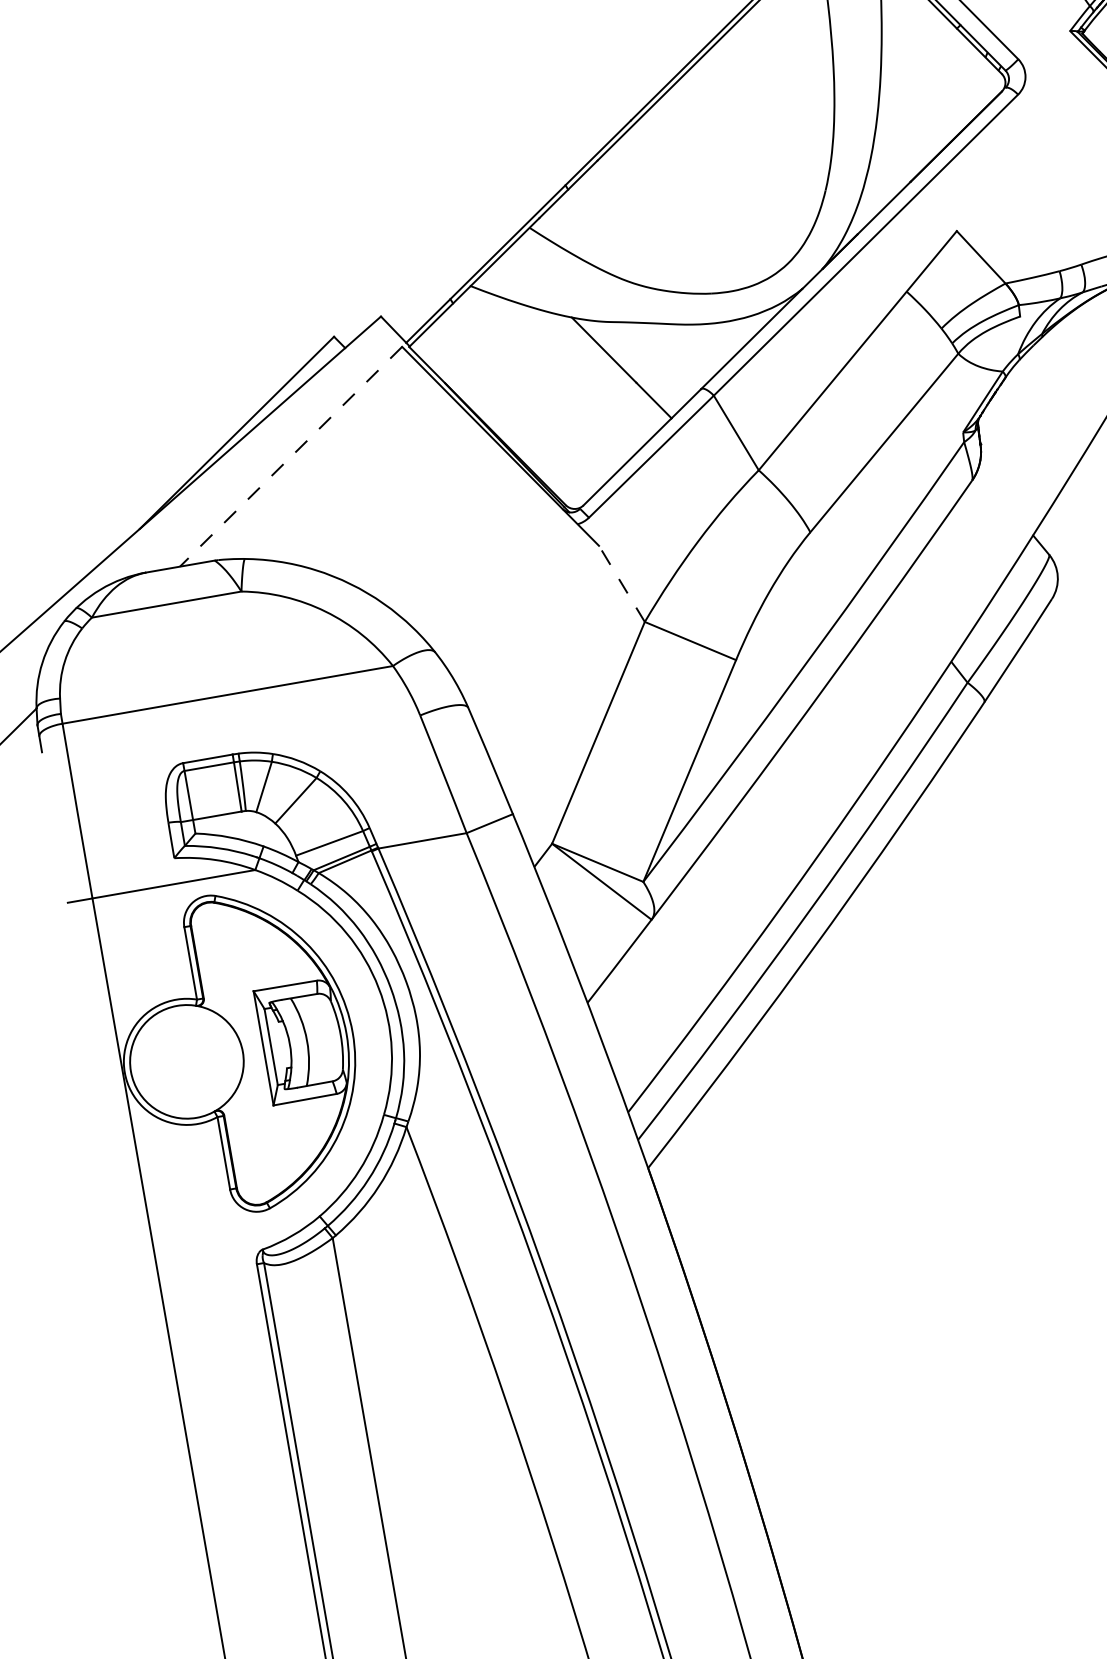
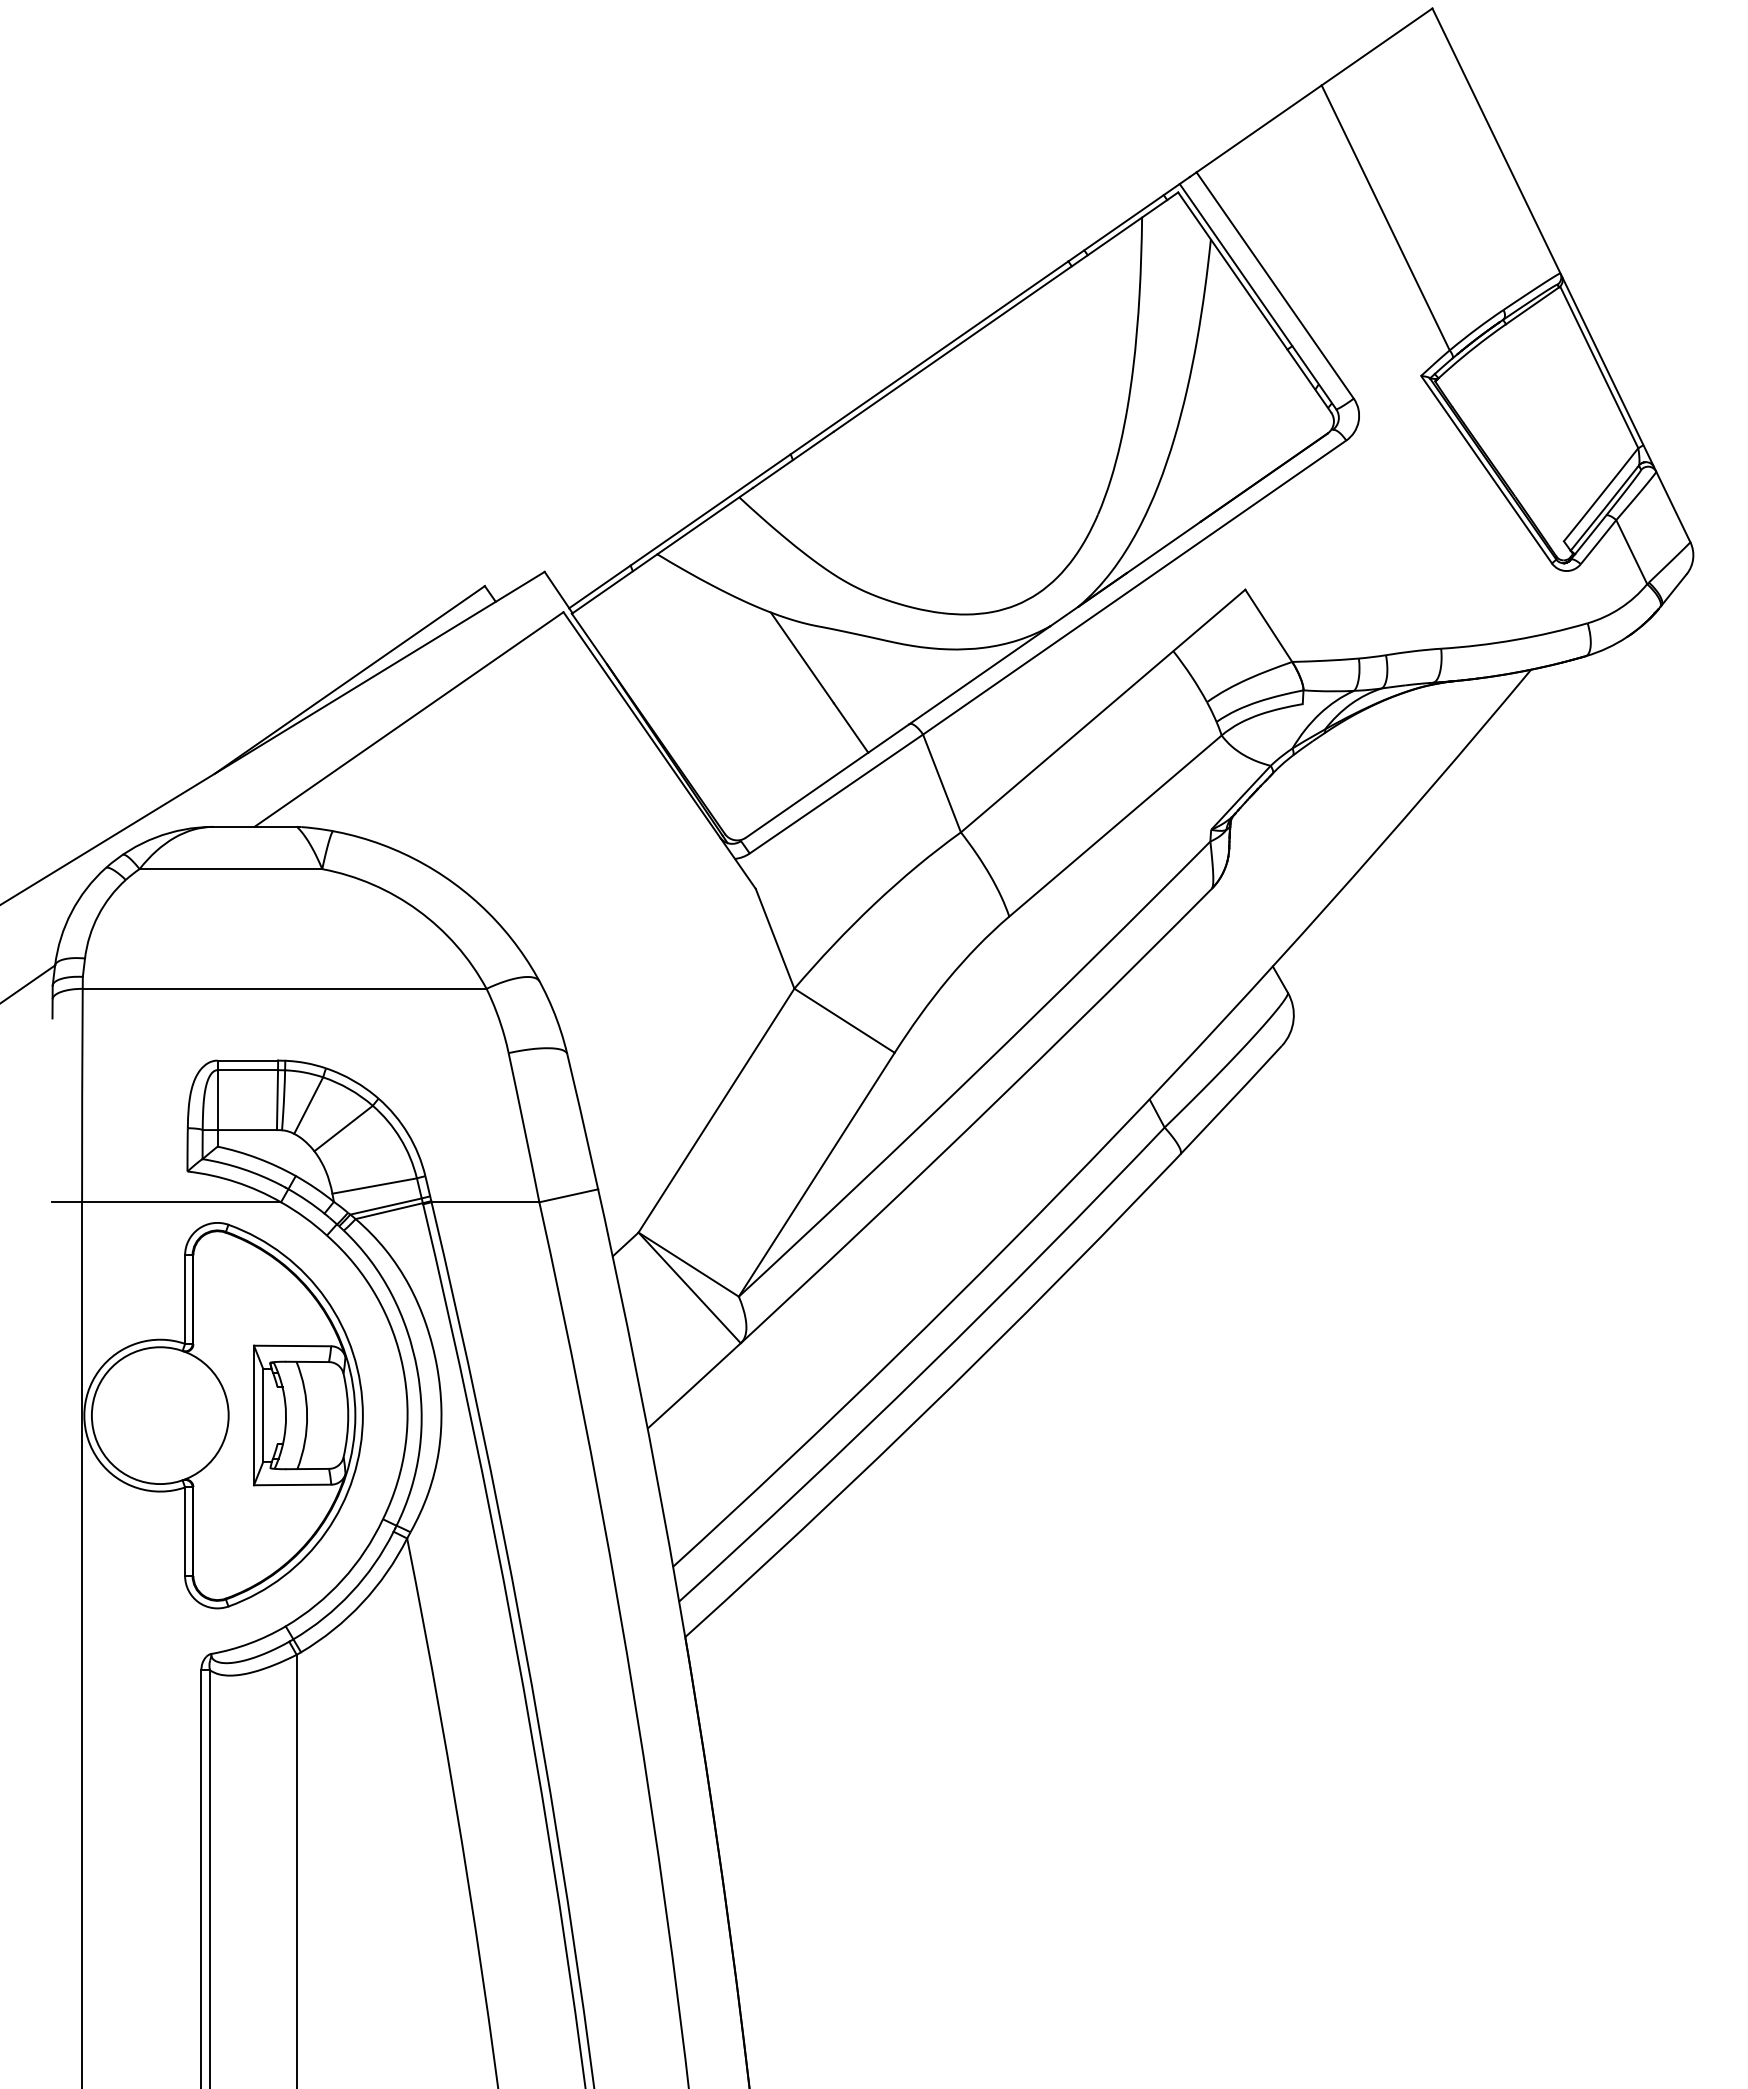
line: (290, 456) -> (408, 719), dashed -> solid
line: (621, 583) -> (774, 938), dashed -> solid

